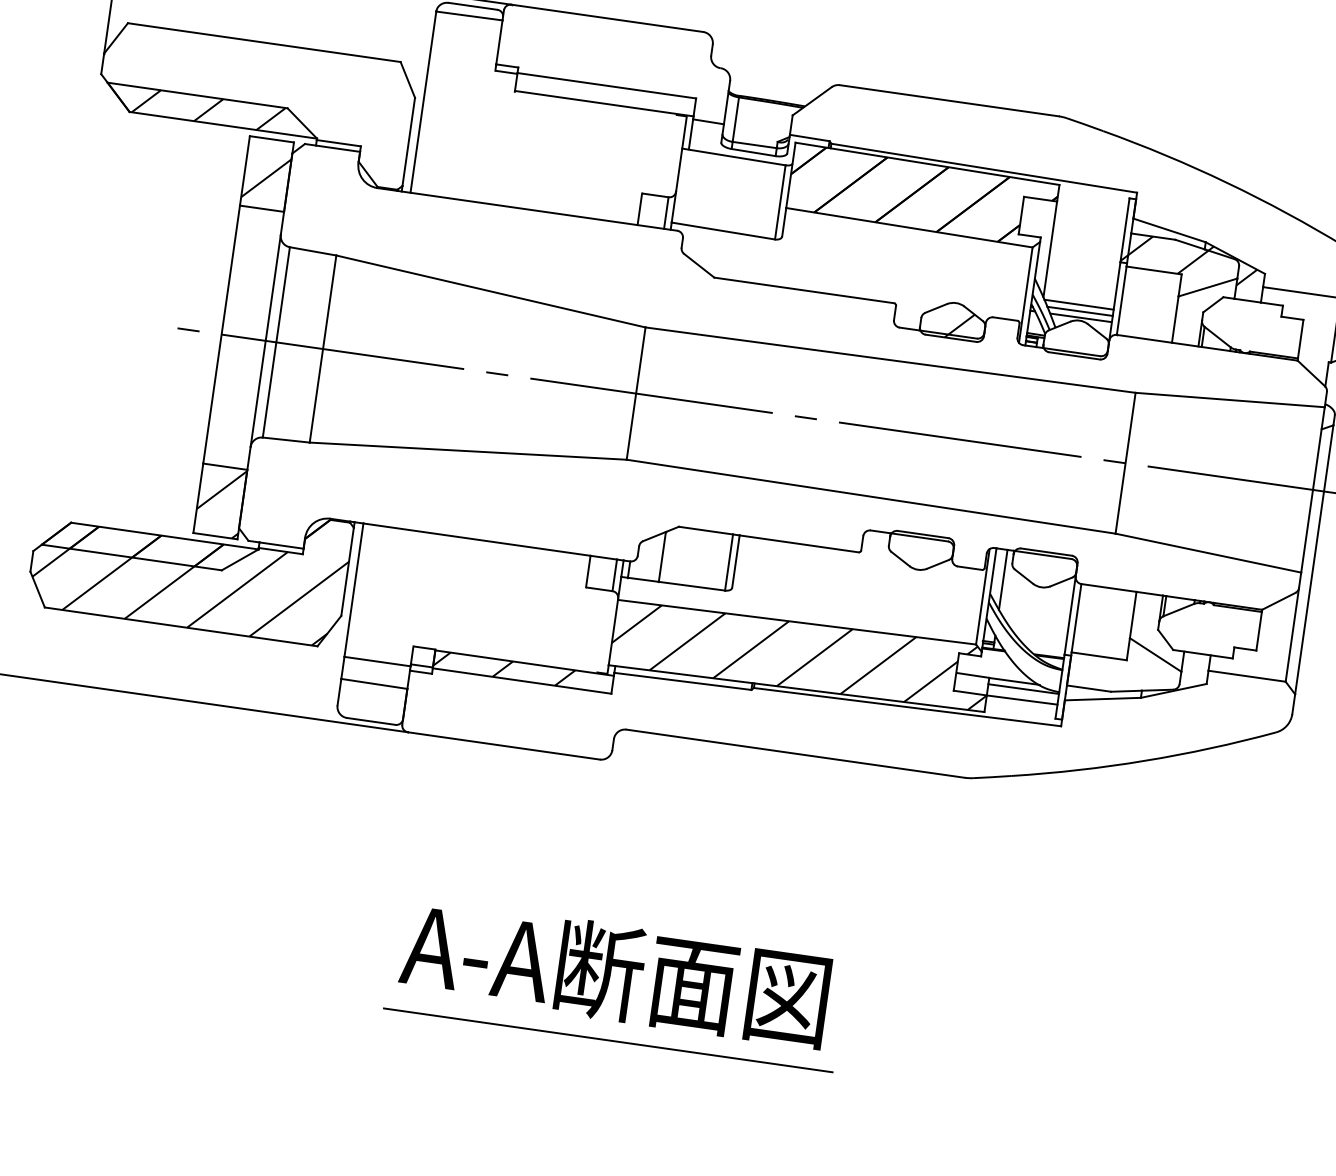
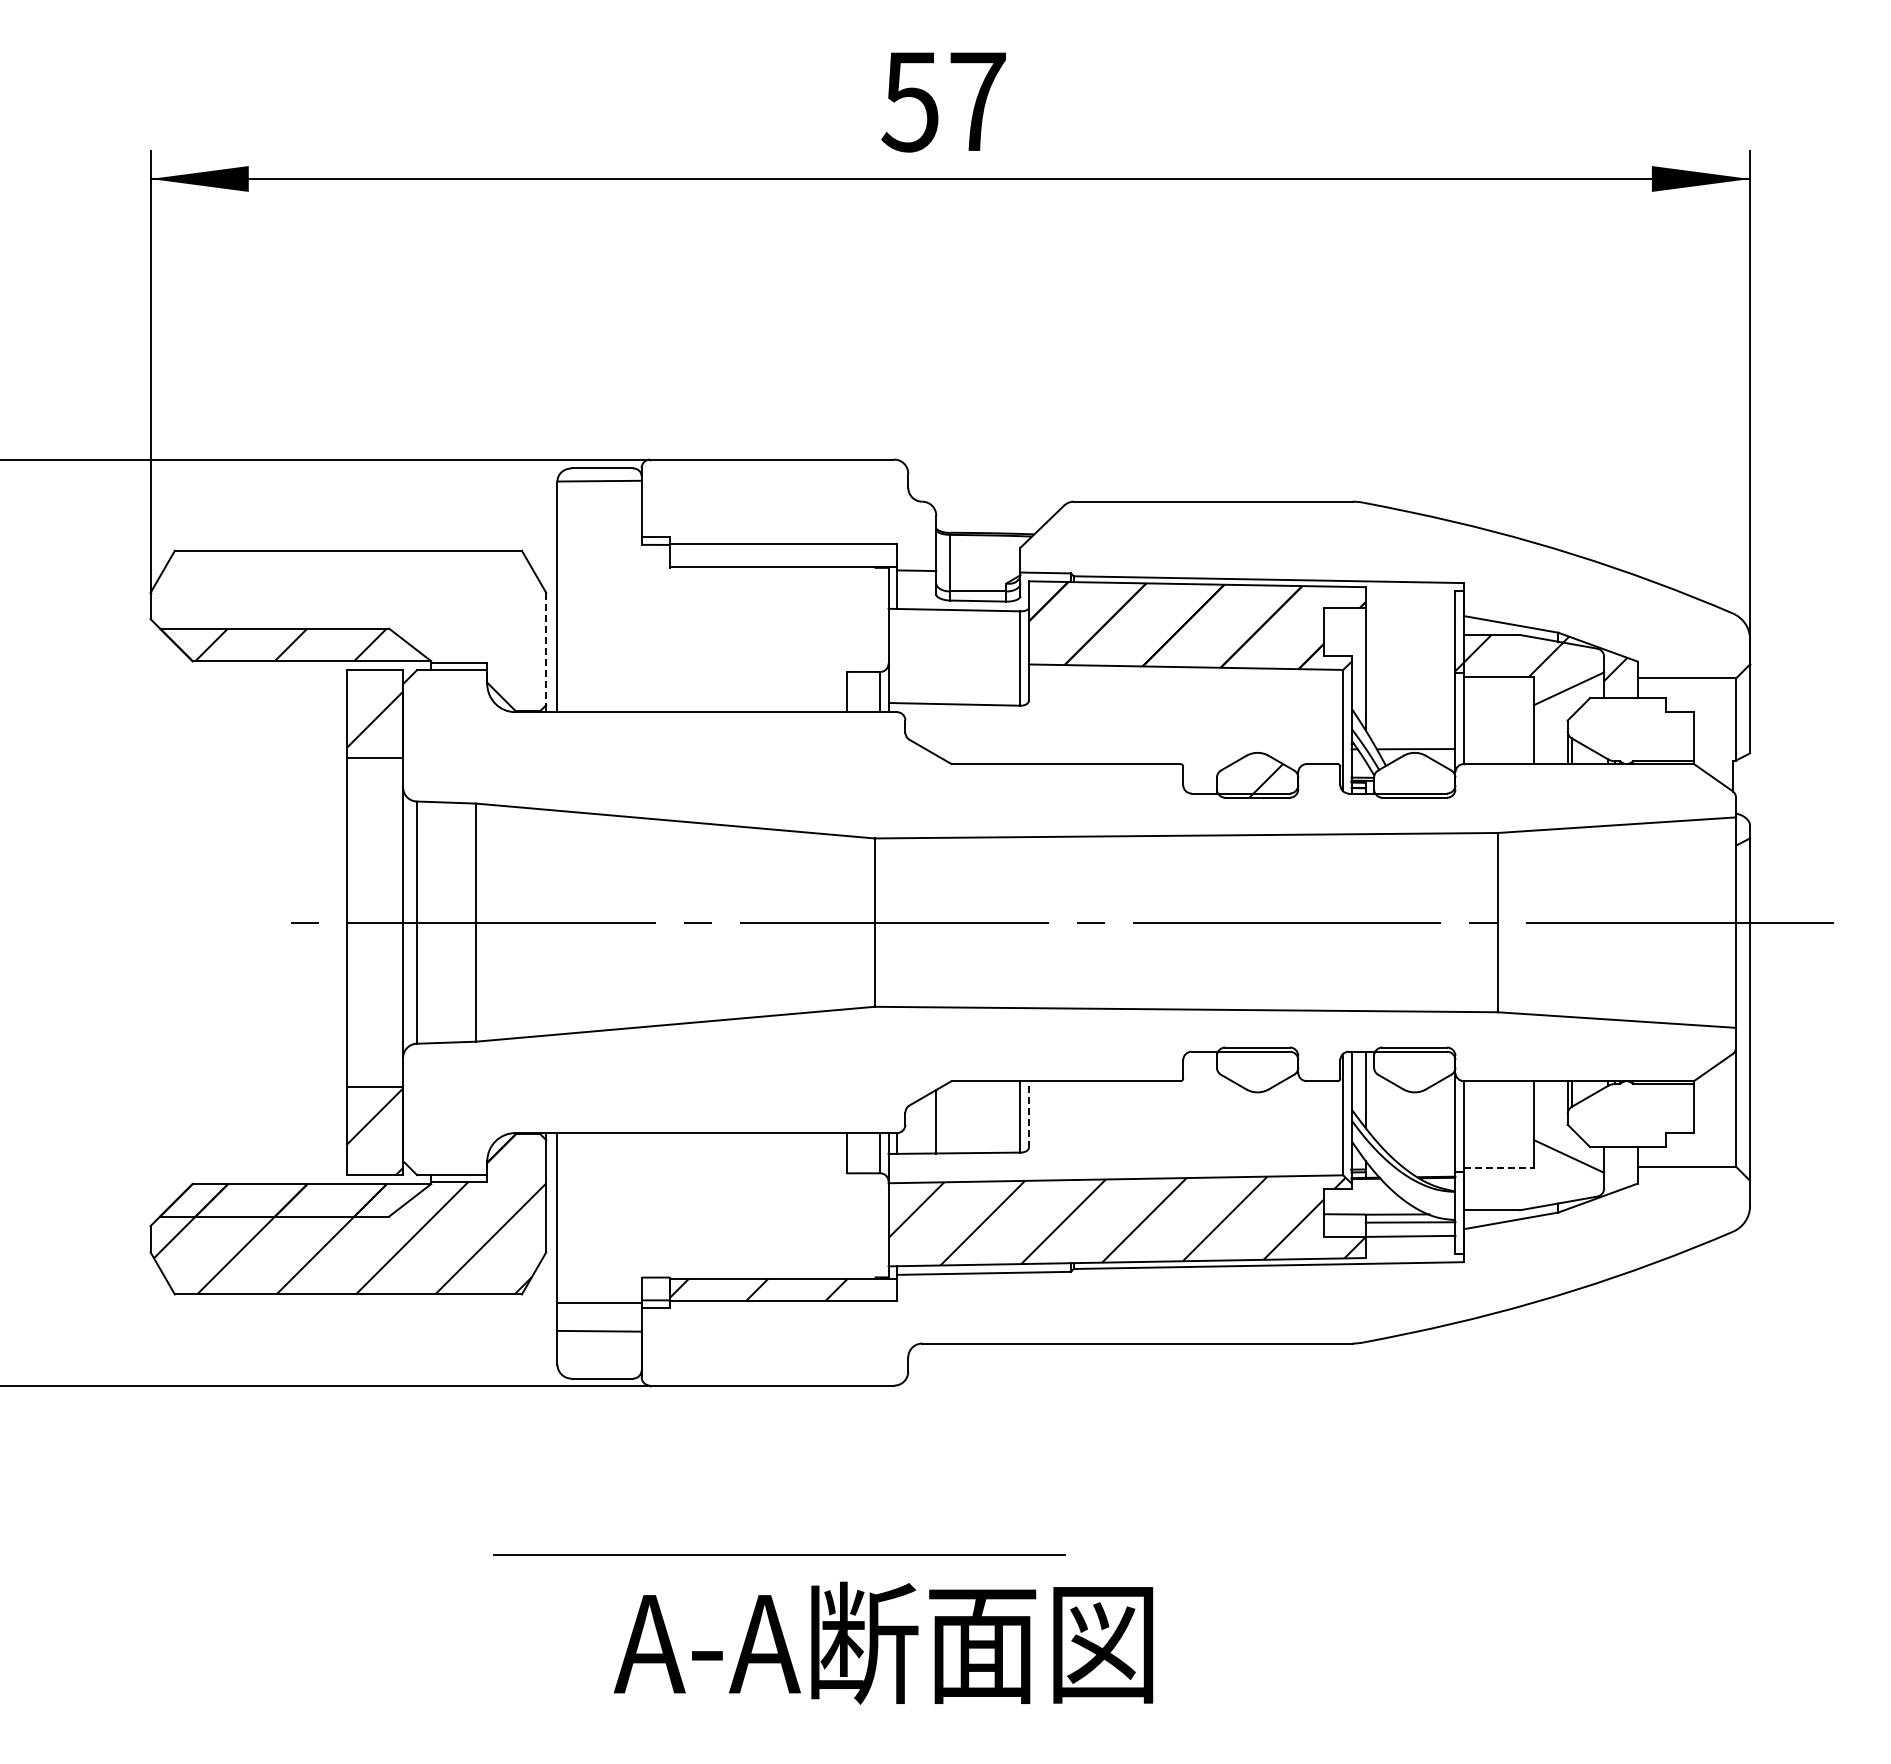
line: (408, 142) -> (546, 649), solid -> dashed
line: (1079, 305) -> (1411, 733), removed
line: (1079, 311) -> (1413, 741), removed
line: (735, 561) -> (1028, 1114), solid -> dashed
line: (1099, 656) -> (1499, 1168), solid -> dashed
text: (615, 972) -> (883, 1642), moved
line: (608, 1039) -> (779, 1554), moved

